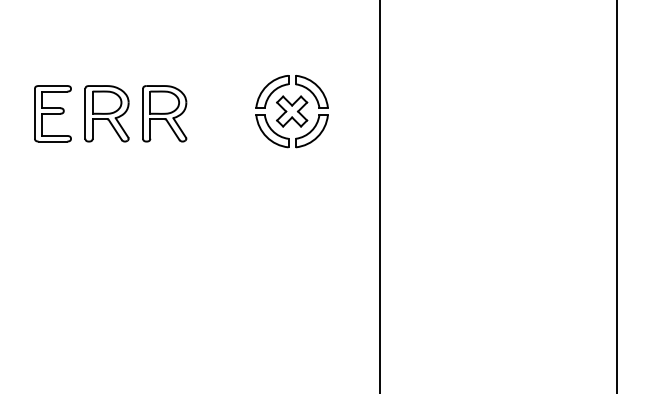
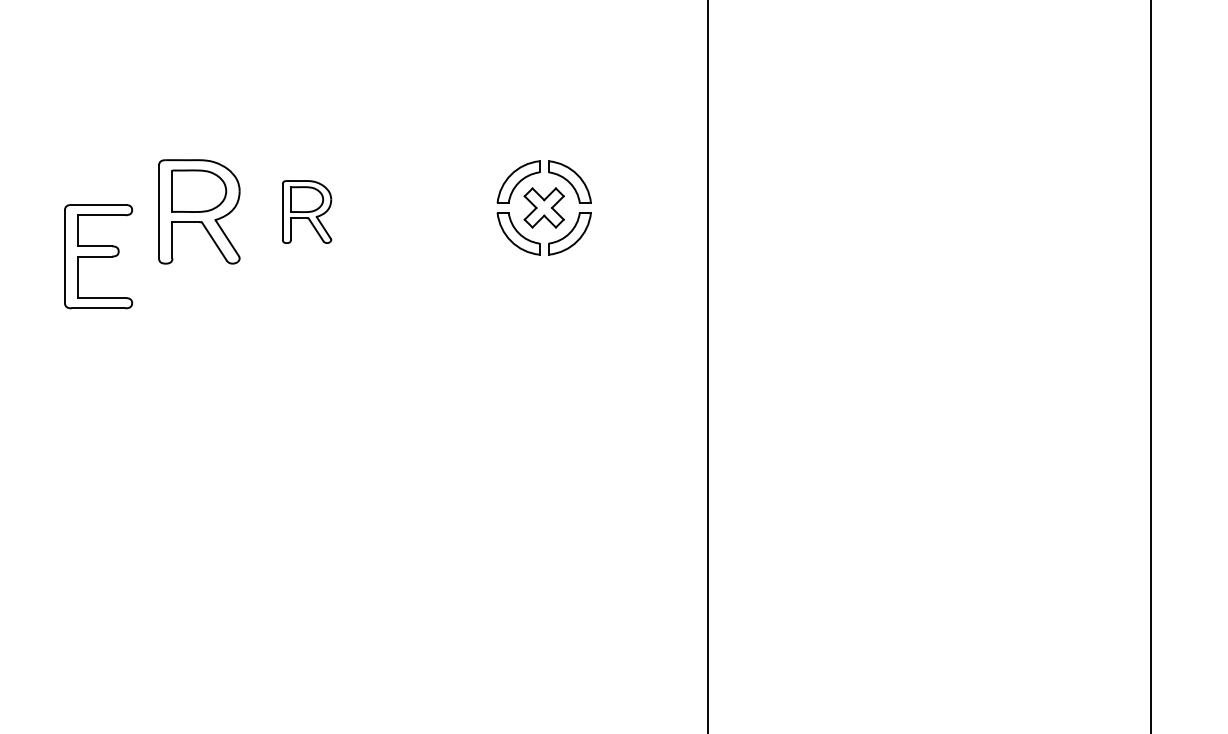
part: (291, 111) -> (543, 207), size x0.7
part: (52, 113) -> (97, 256), moved
part: (164, 113) -> (306, 211), size x0.6

